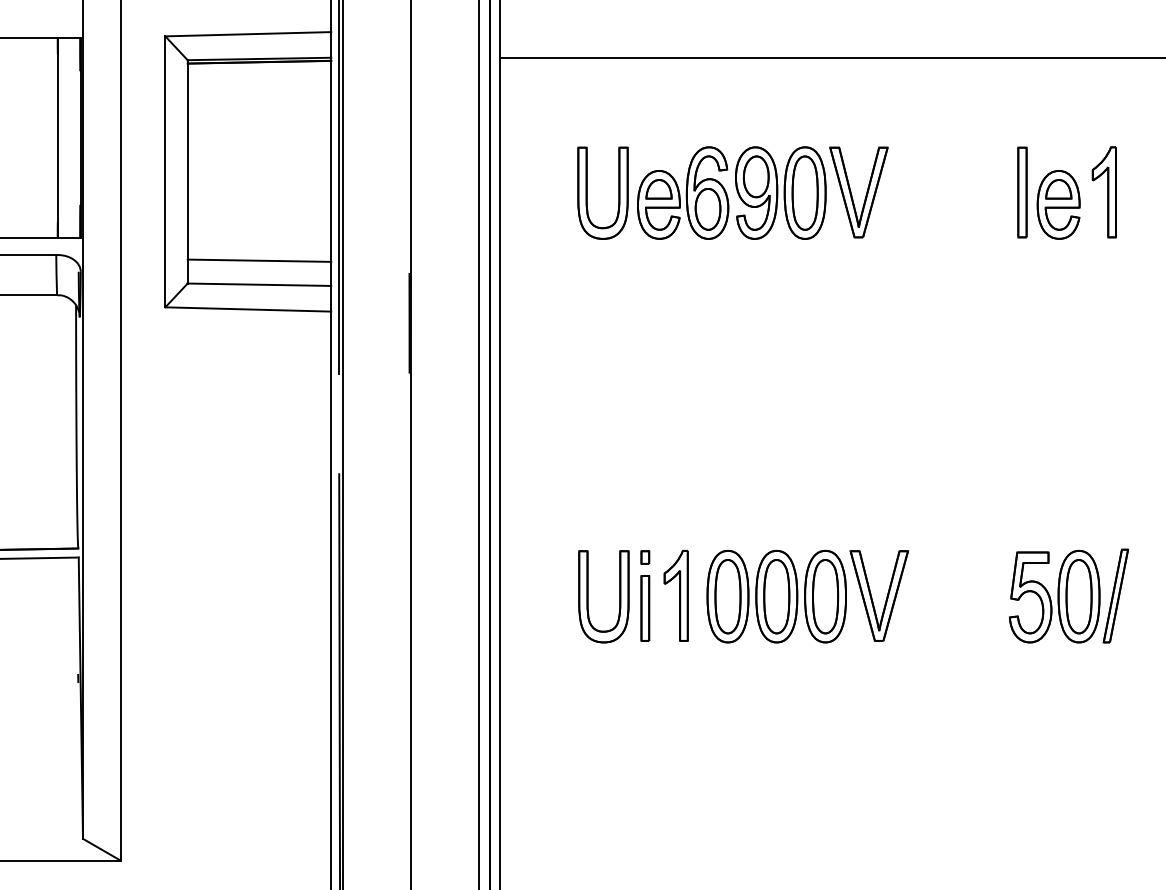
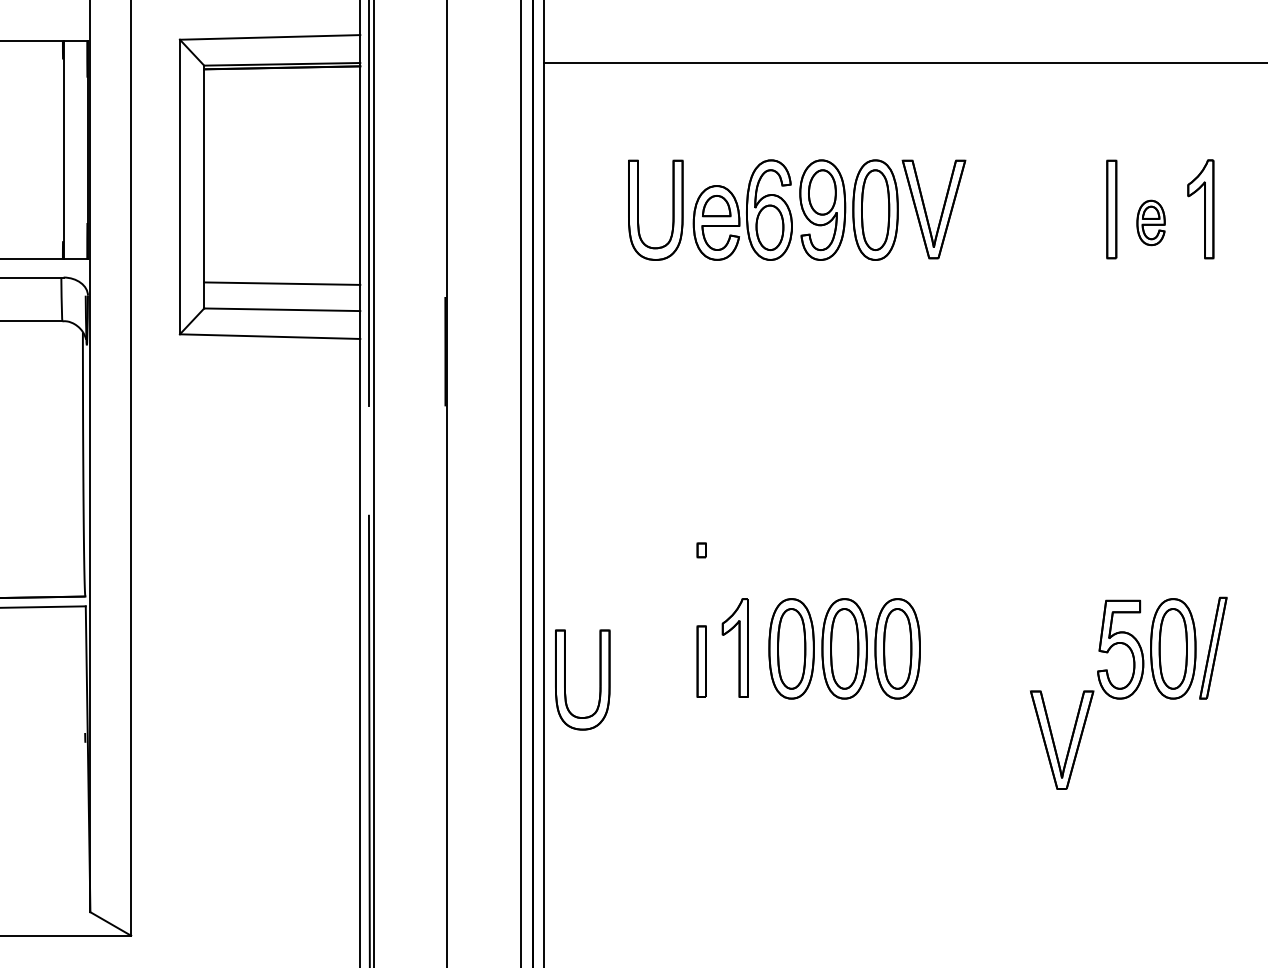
part: (1058, 204) -> (1150, 222), size x0.6
part: (645, 557) -> (701, 550), moved
part: (588, 596) -> (565, 679), moved
part: (886, 598) -> (1069, 742), moved

